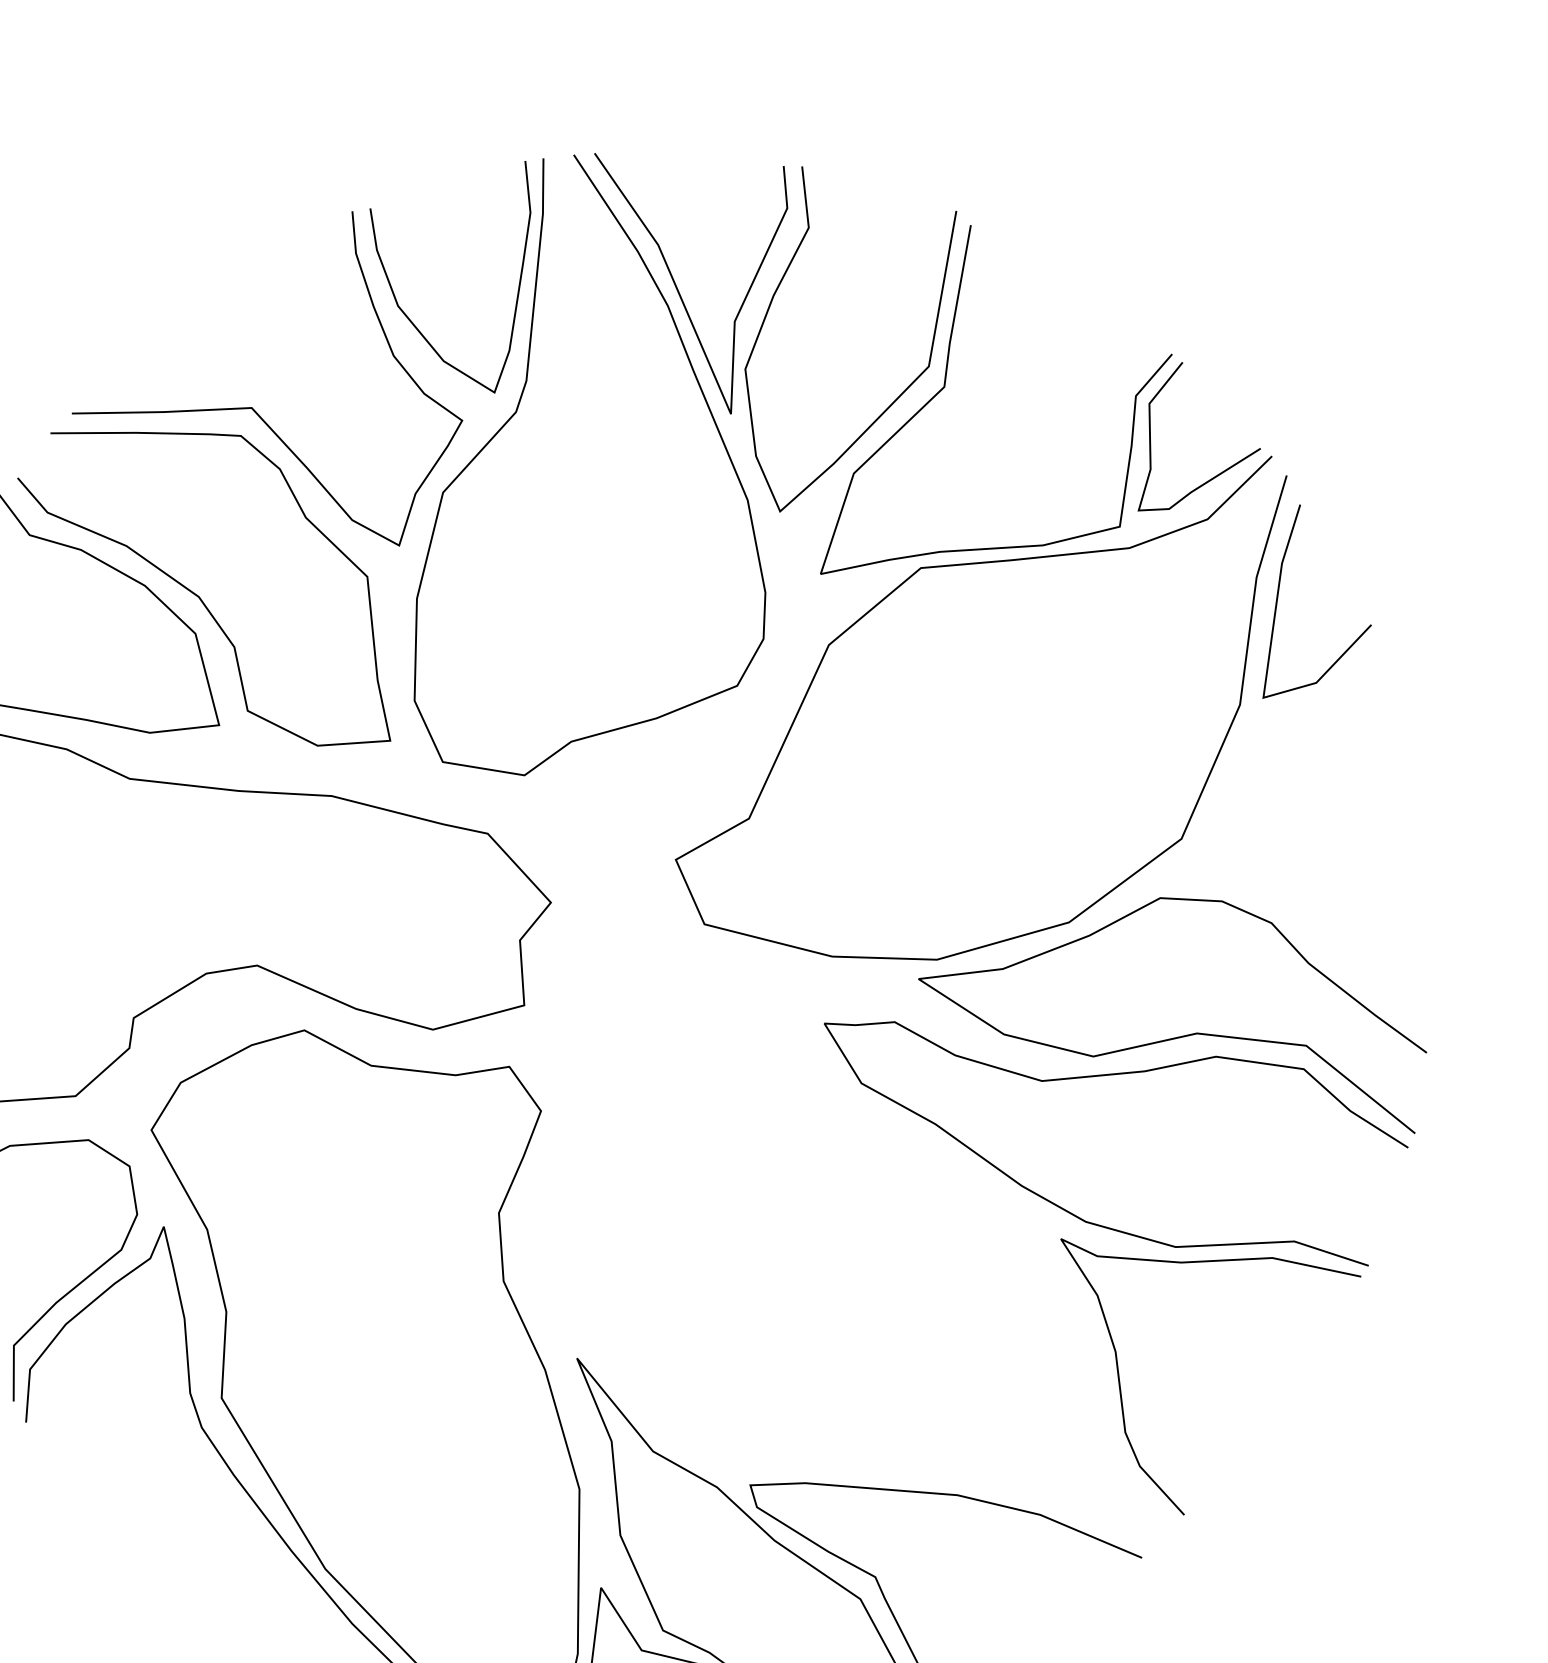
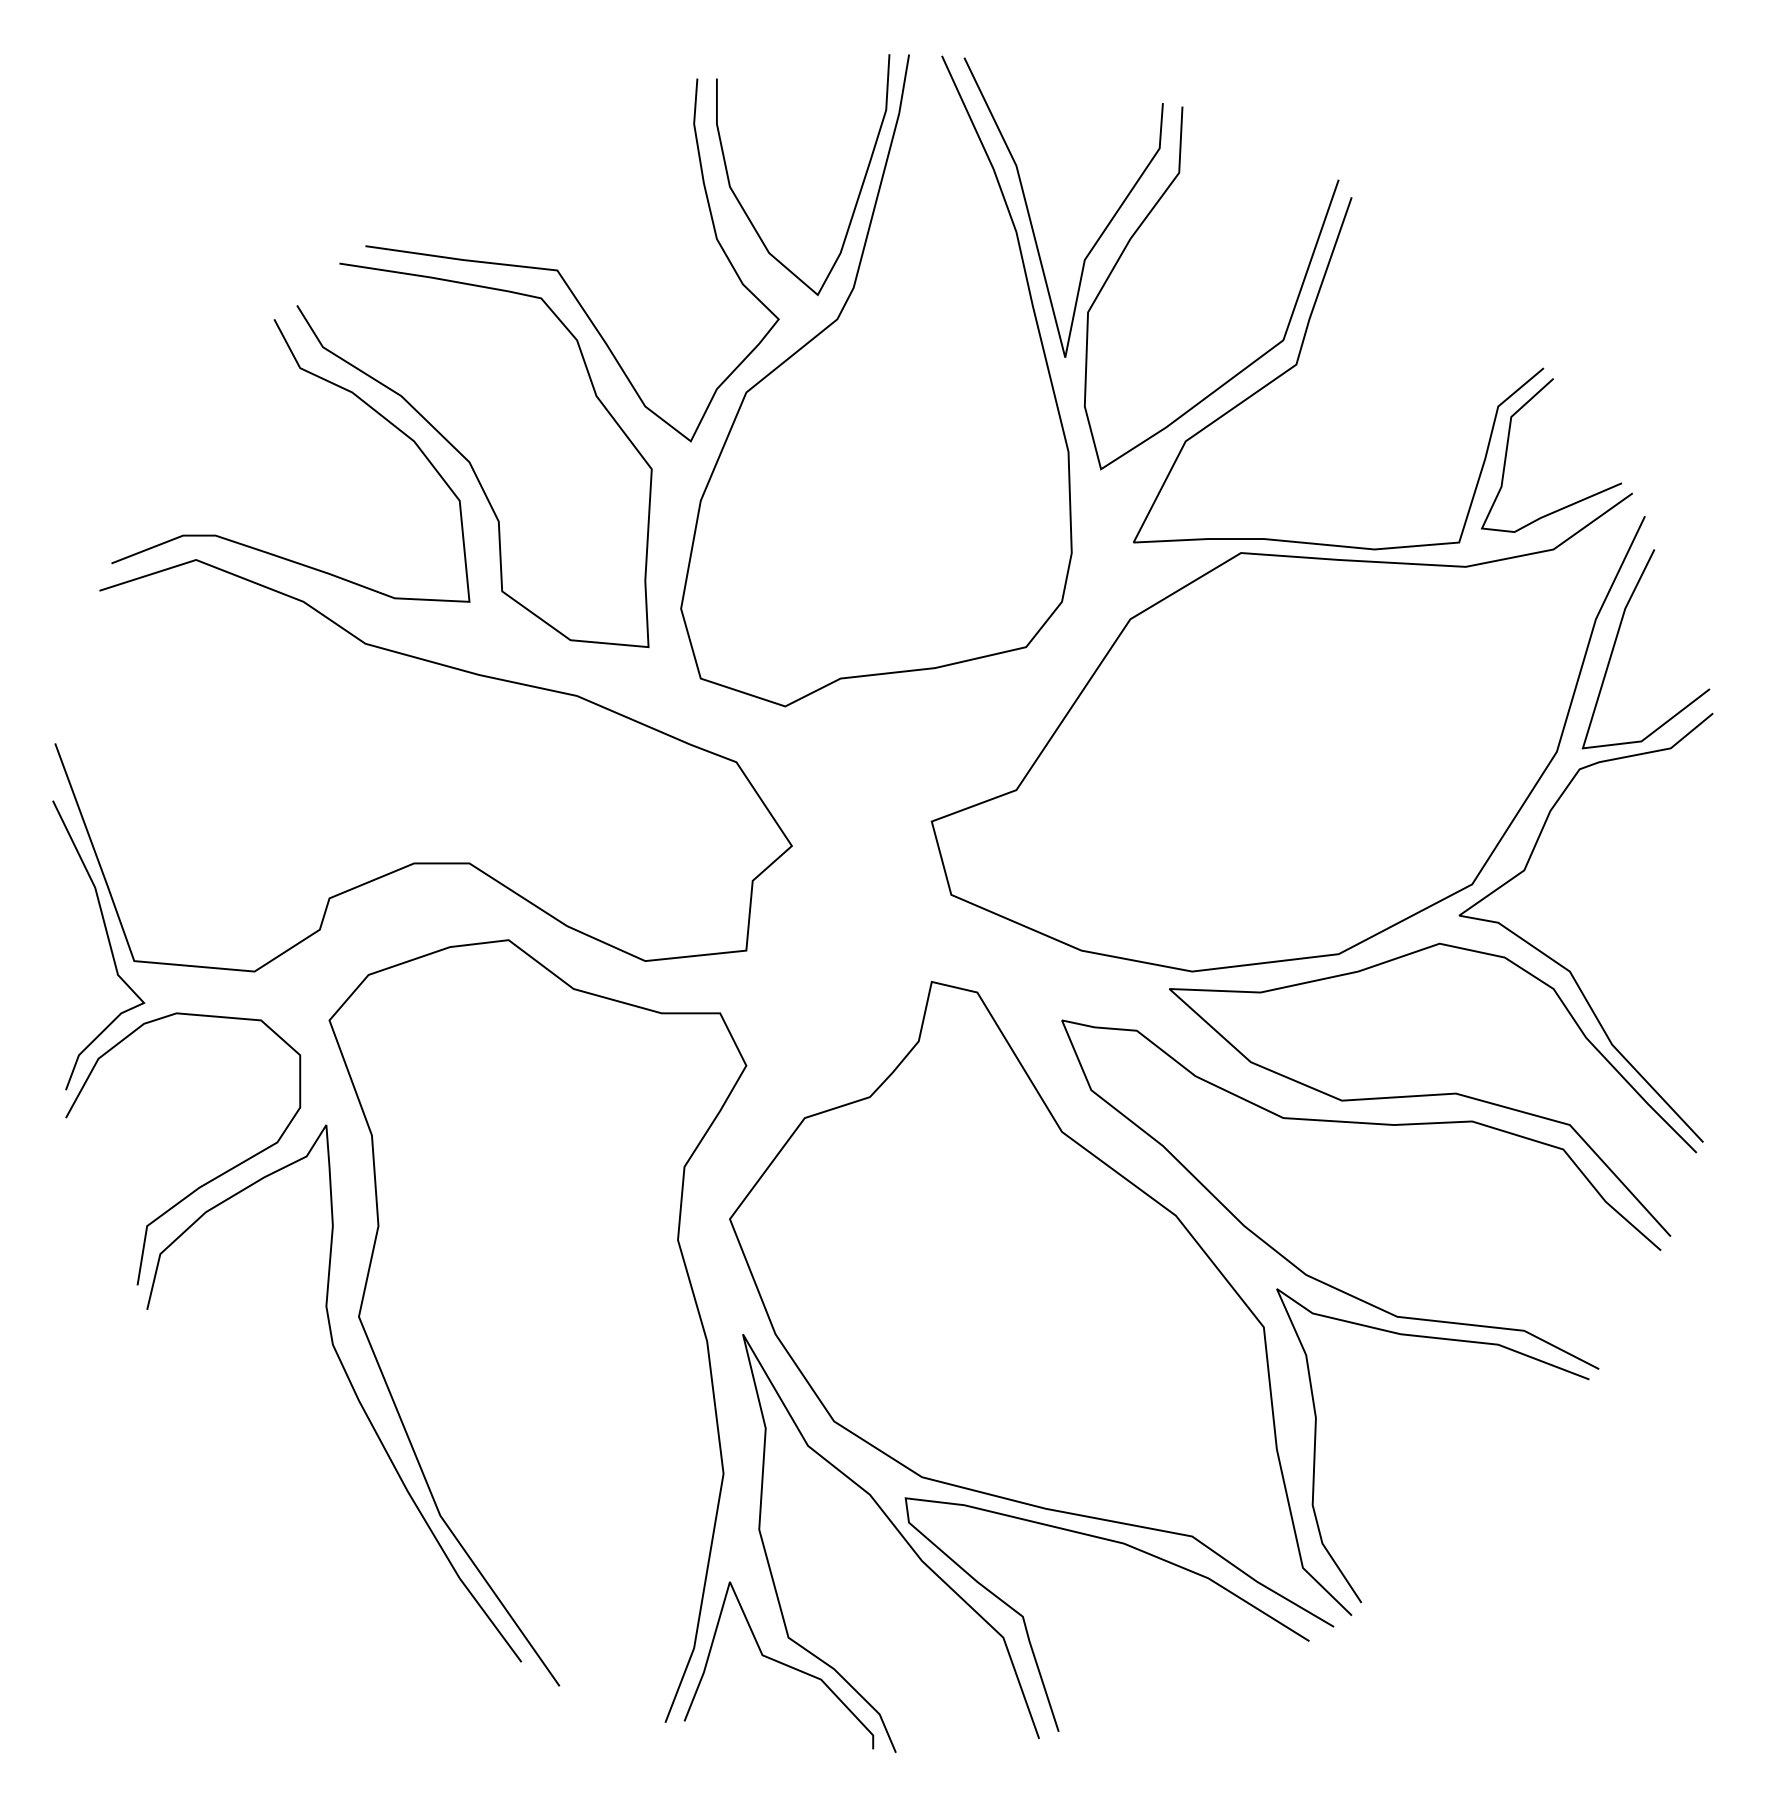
curve: (1275, 899) -> (1561, 964), added
curve: (905, 1160) -> (1124, 1179), added

